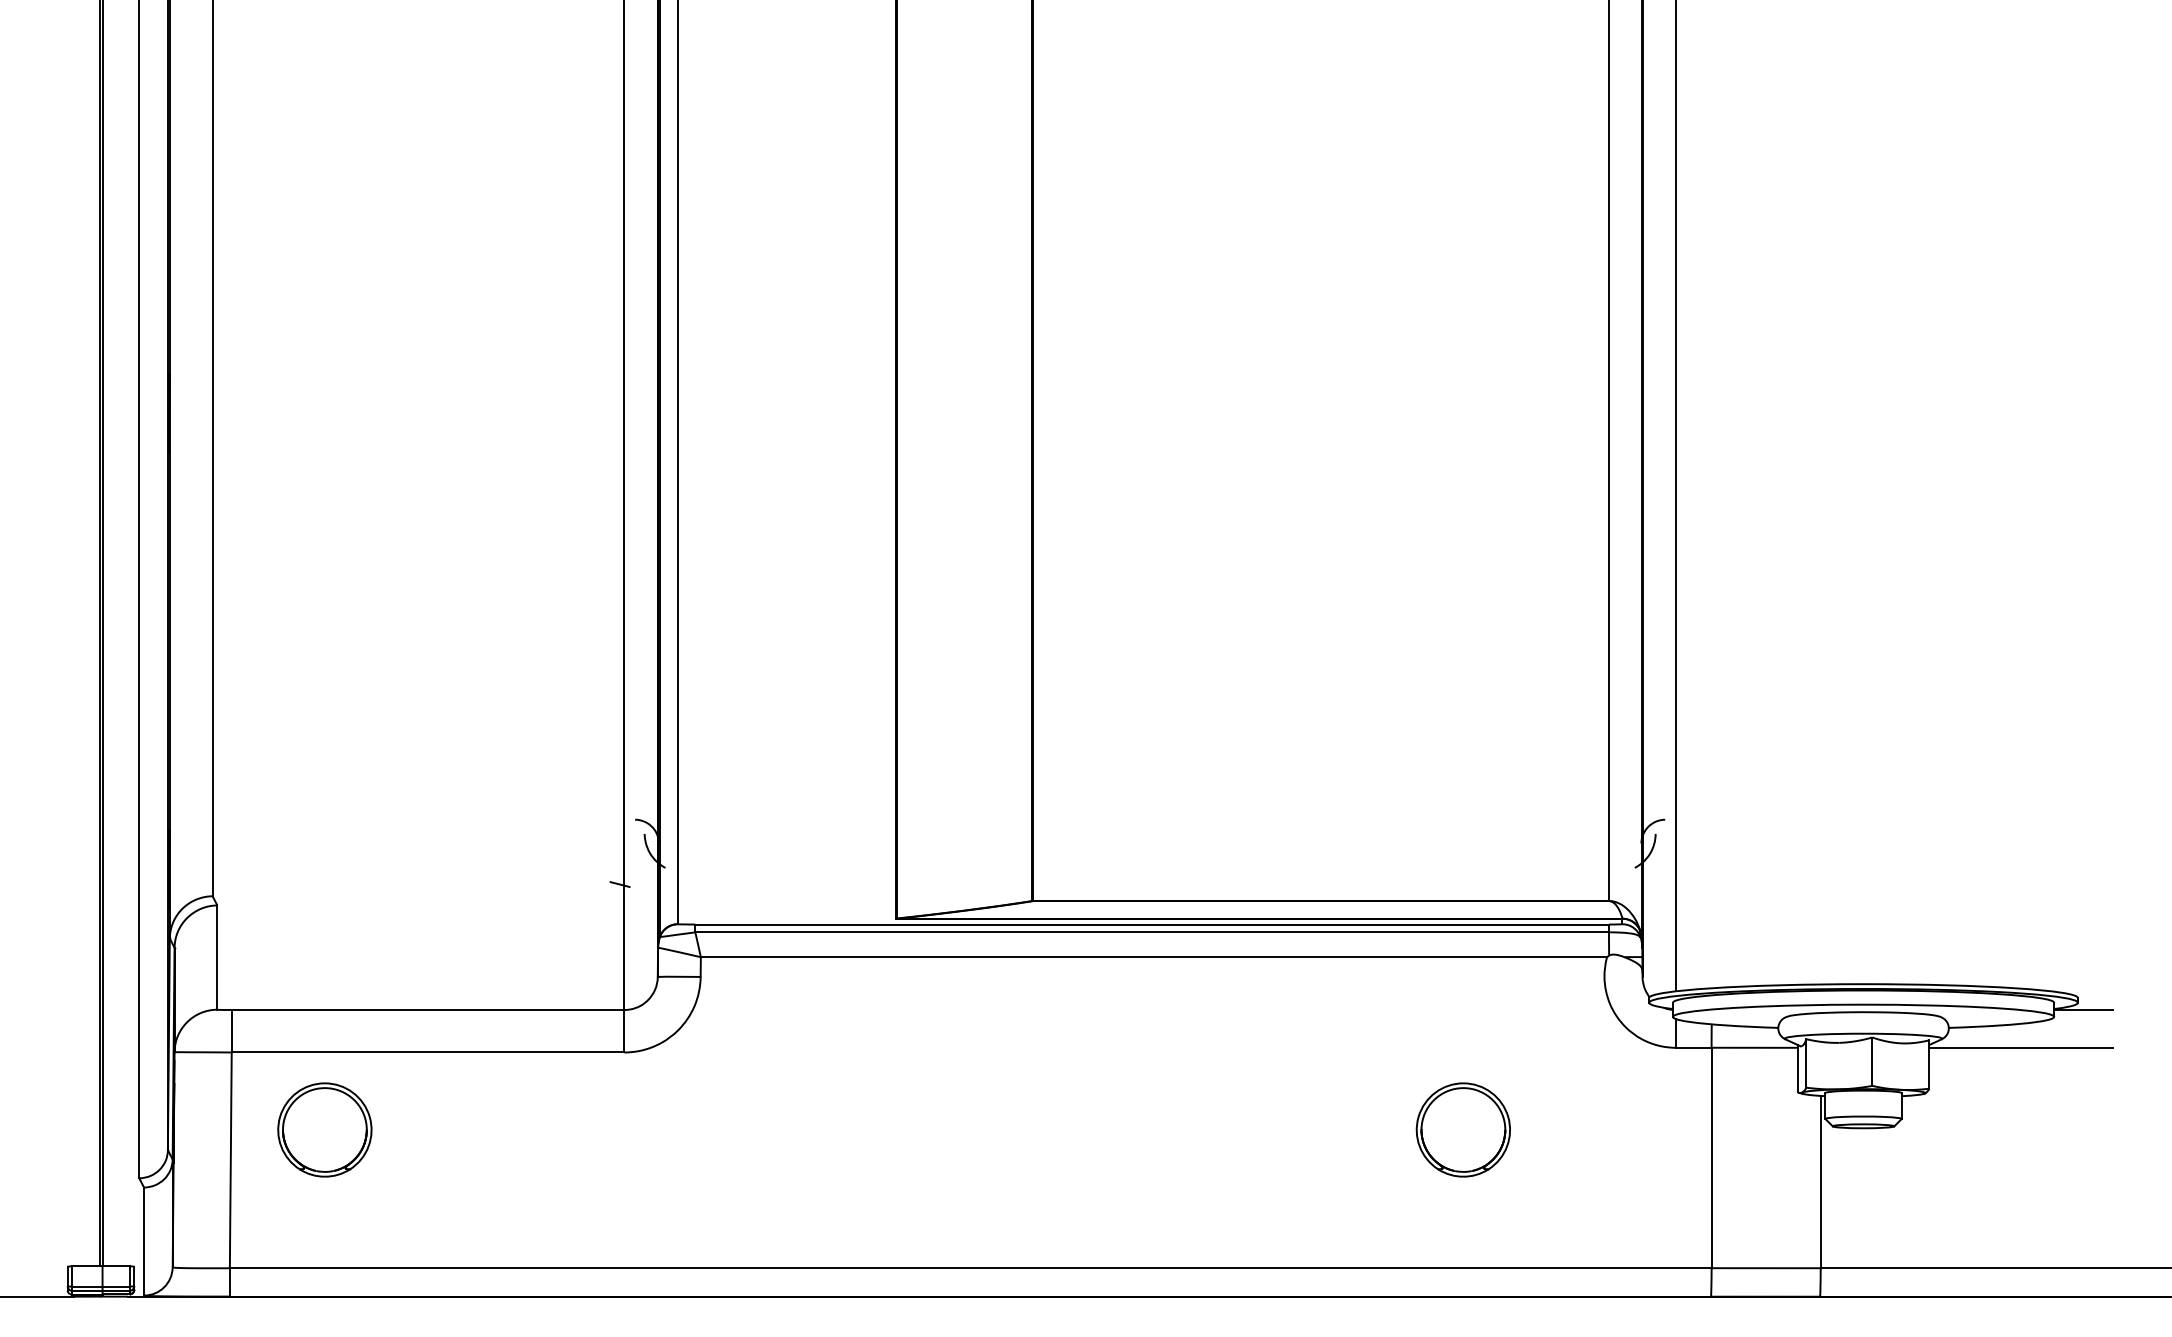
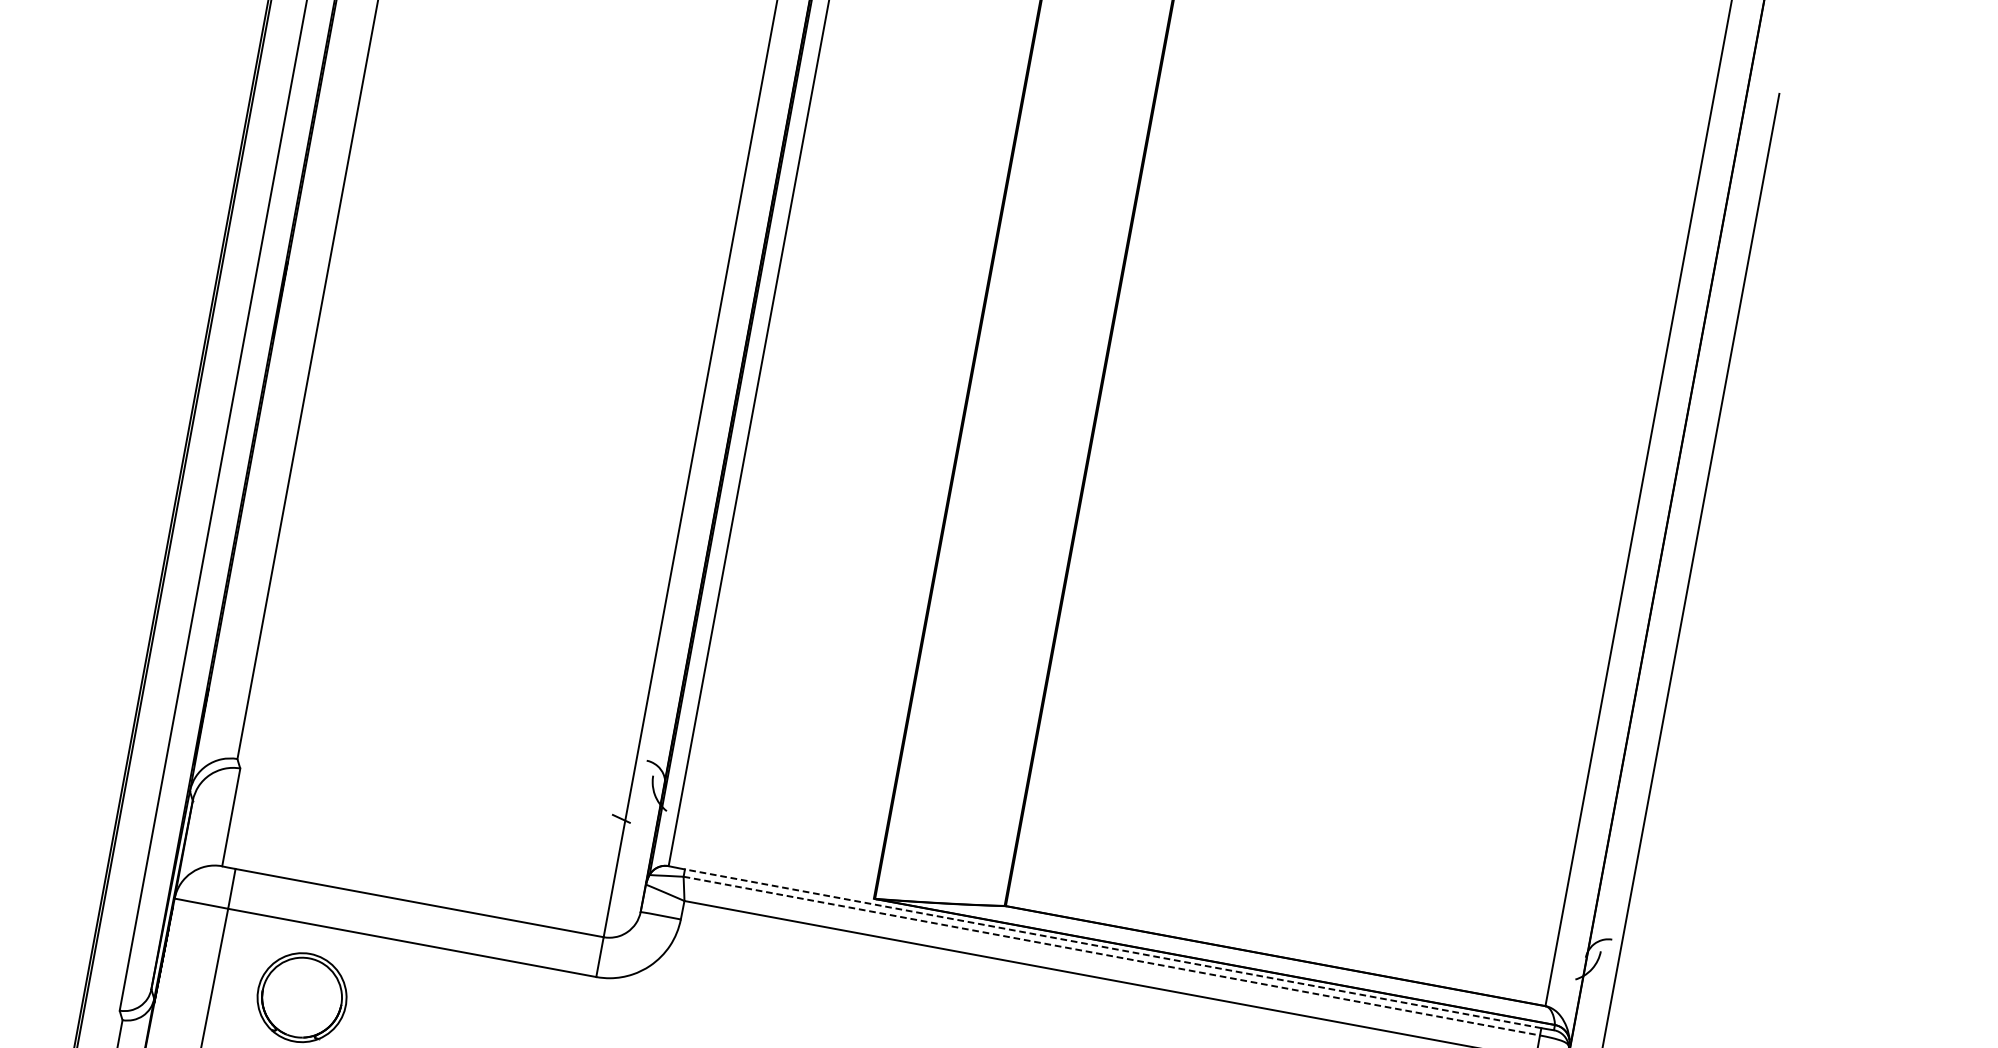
line: (1152, 924) -> (1113, 948), solid -> dashed
line: (1152, 932) -> (1112, 956), solid -> dashed

